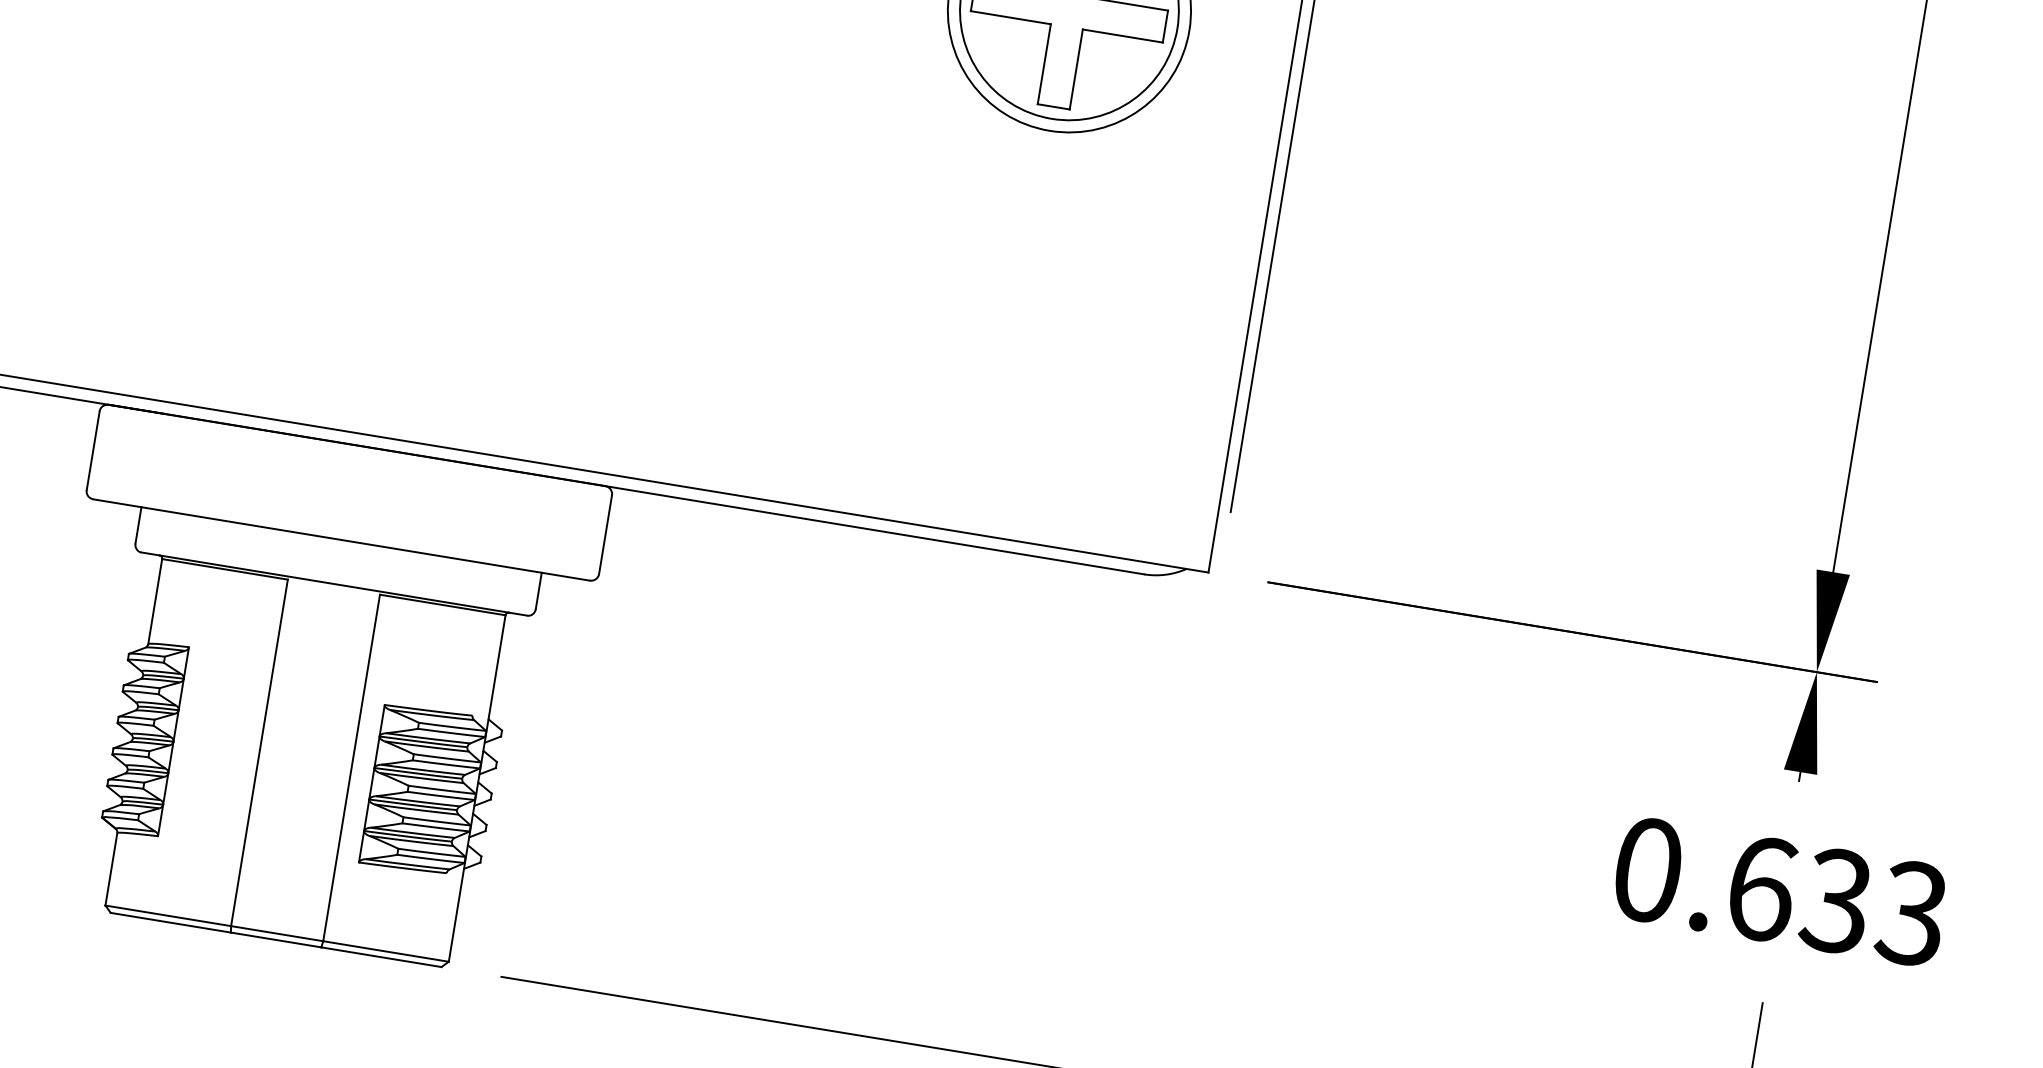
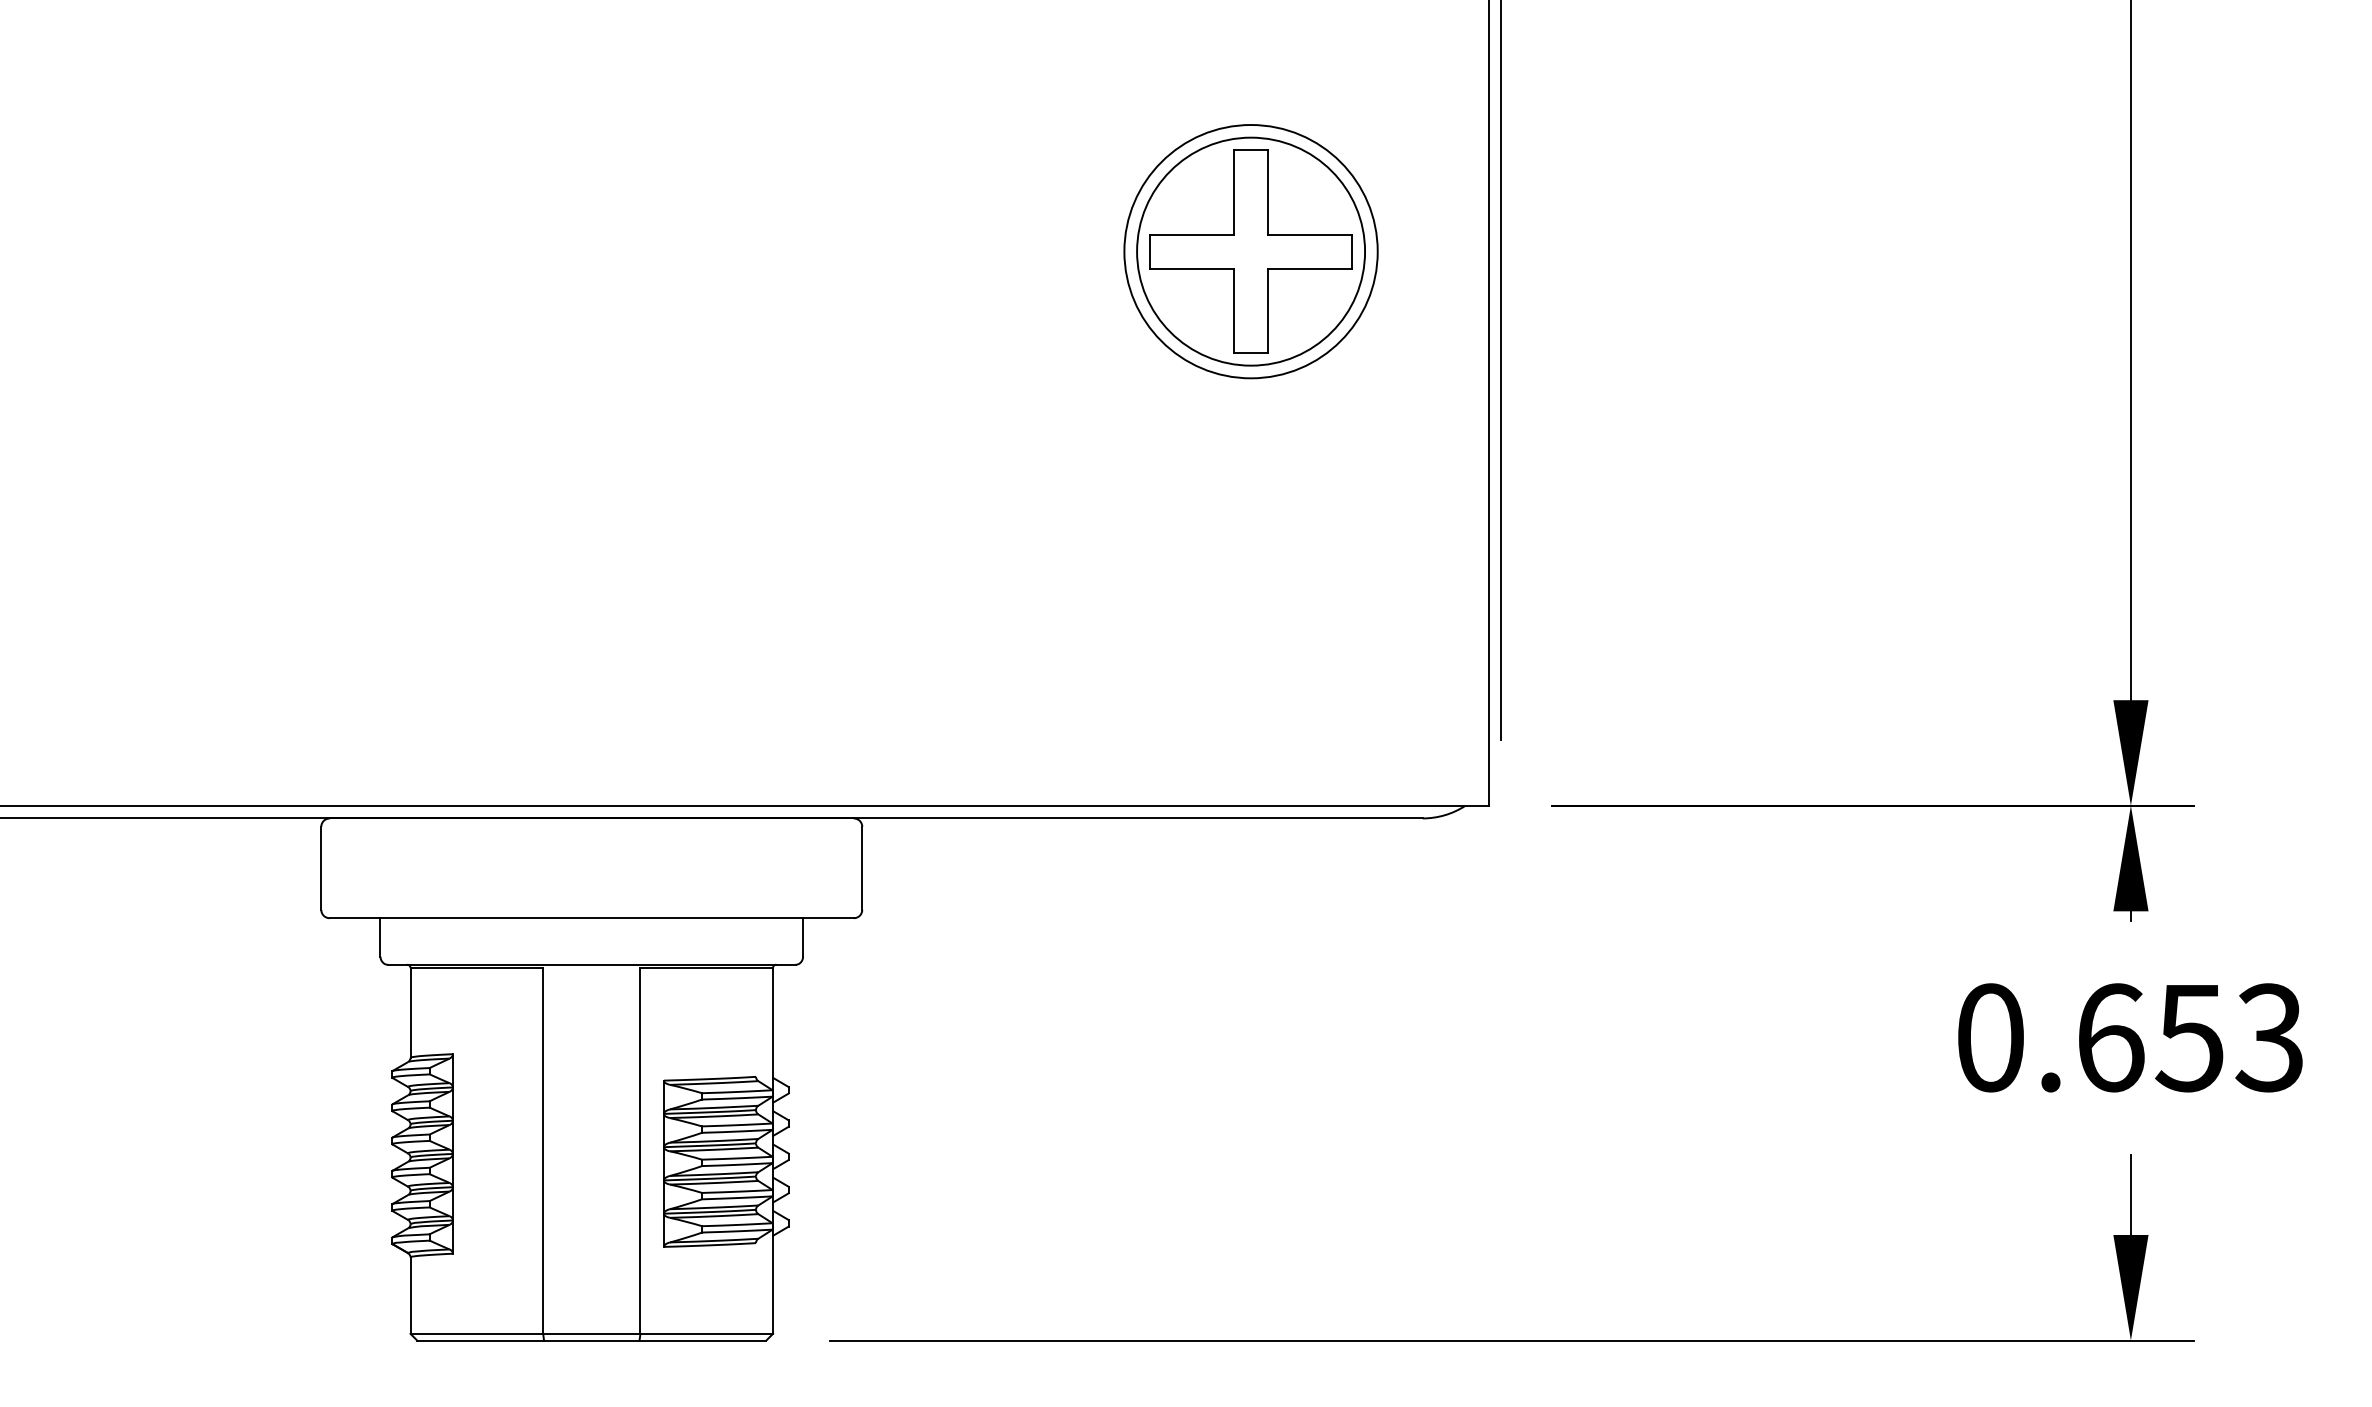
text: (1836, 900) -> (2189, 1037), 0.633 -> 0.653

